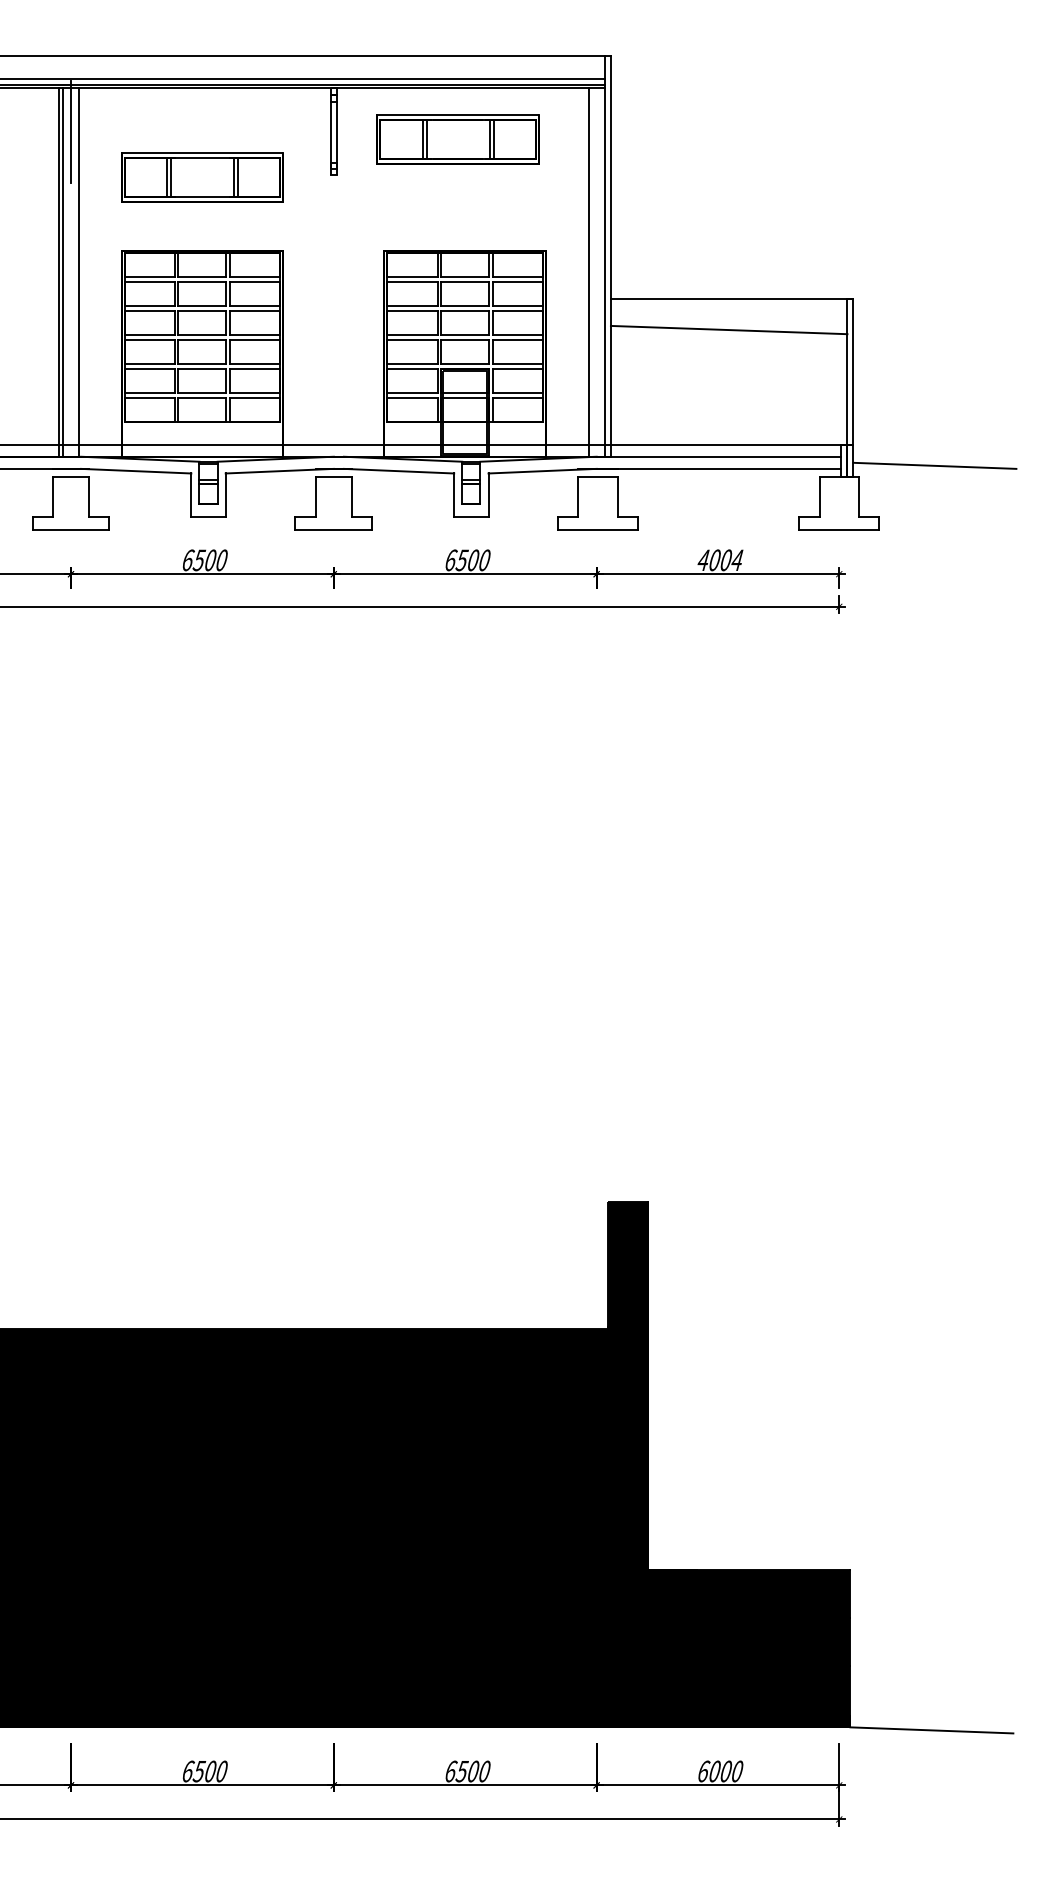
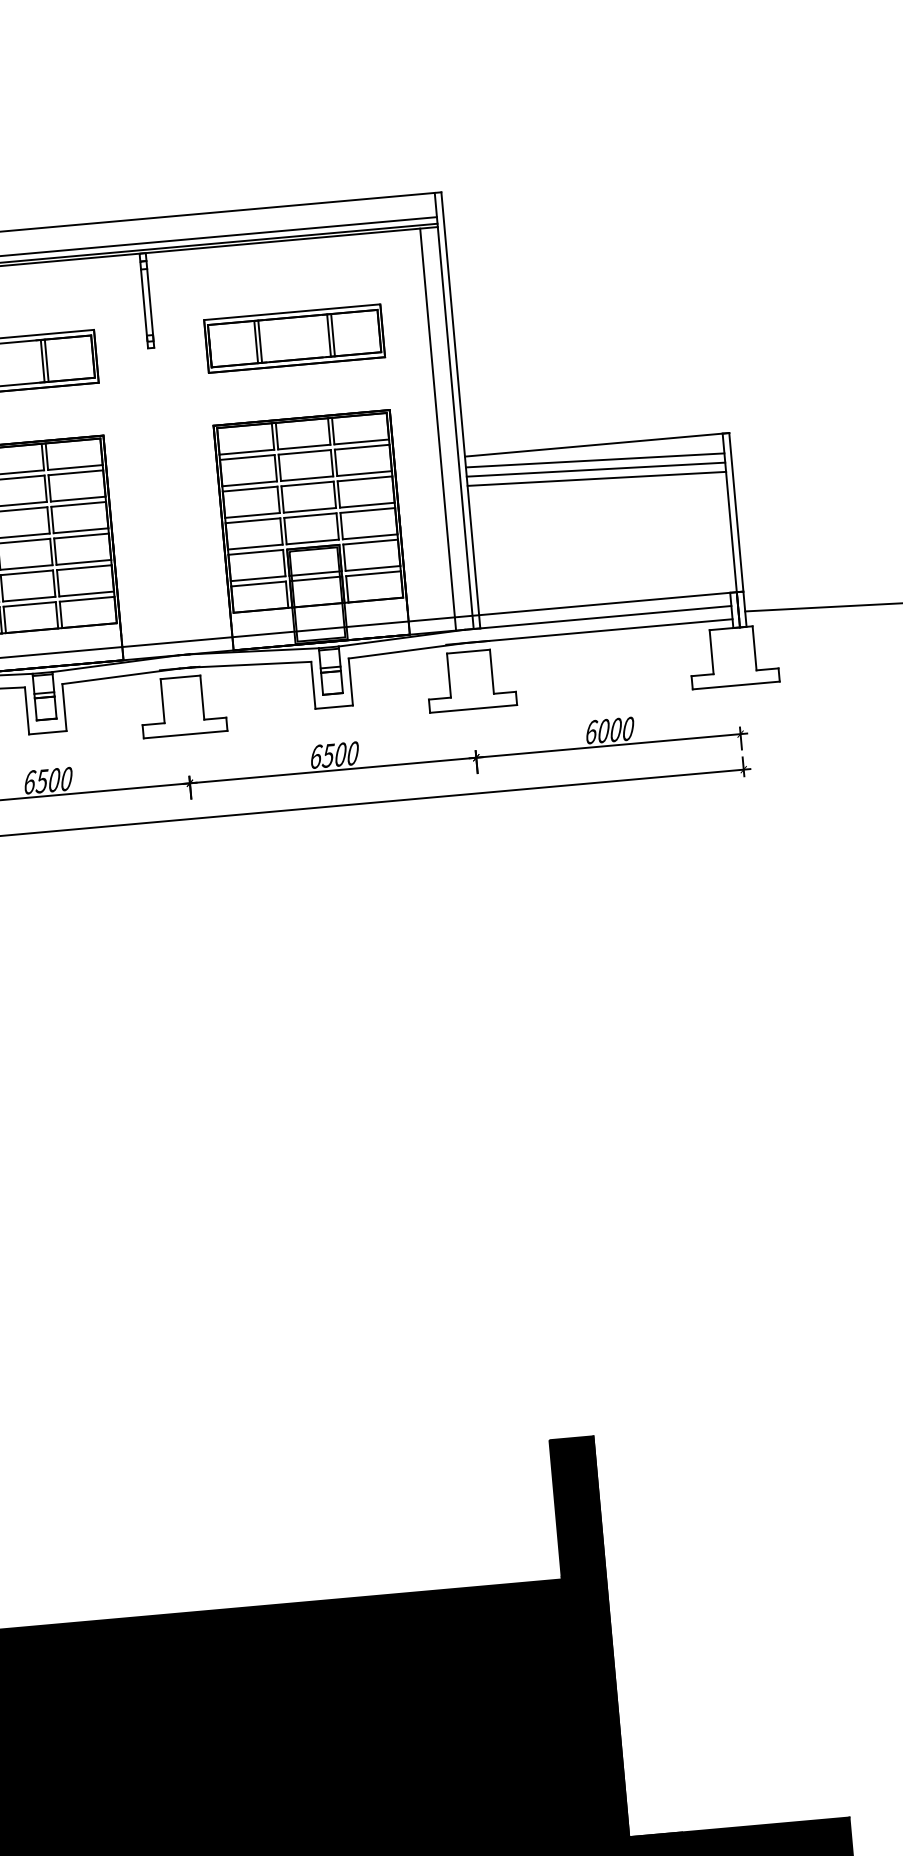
part: (457, 139) -> (293, 338), moved
line: (728, 312) -> (594, 459), added
line: (728, 321) -> (595, 469), added
text: (720, 560) -> (609, 730), 4004 -> 6000

